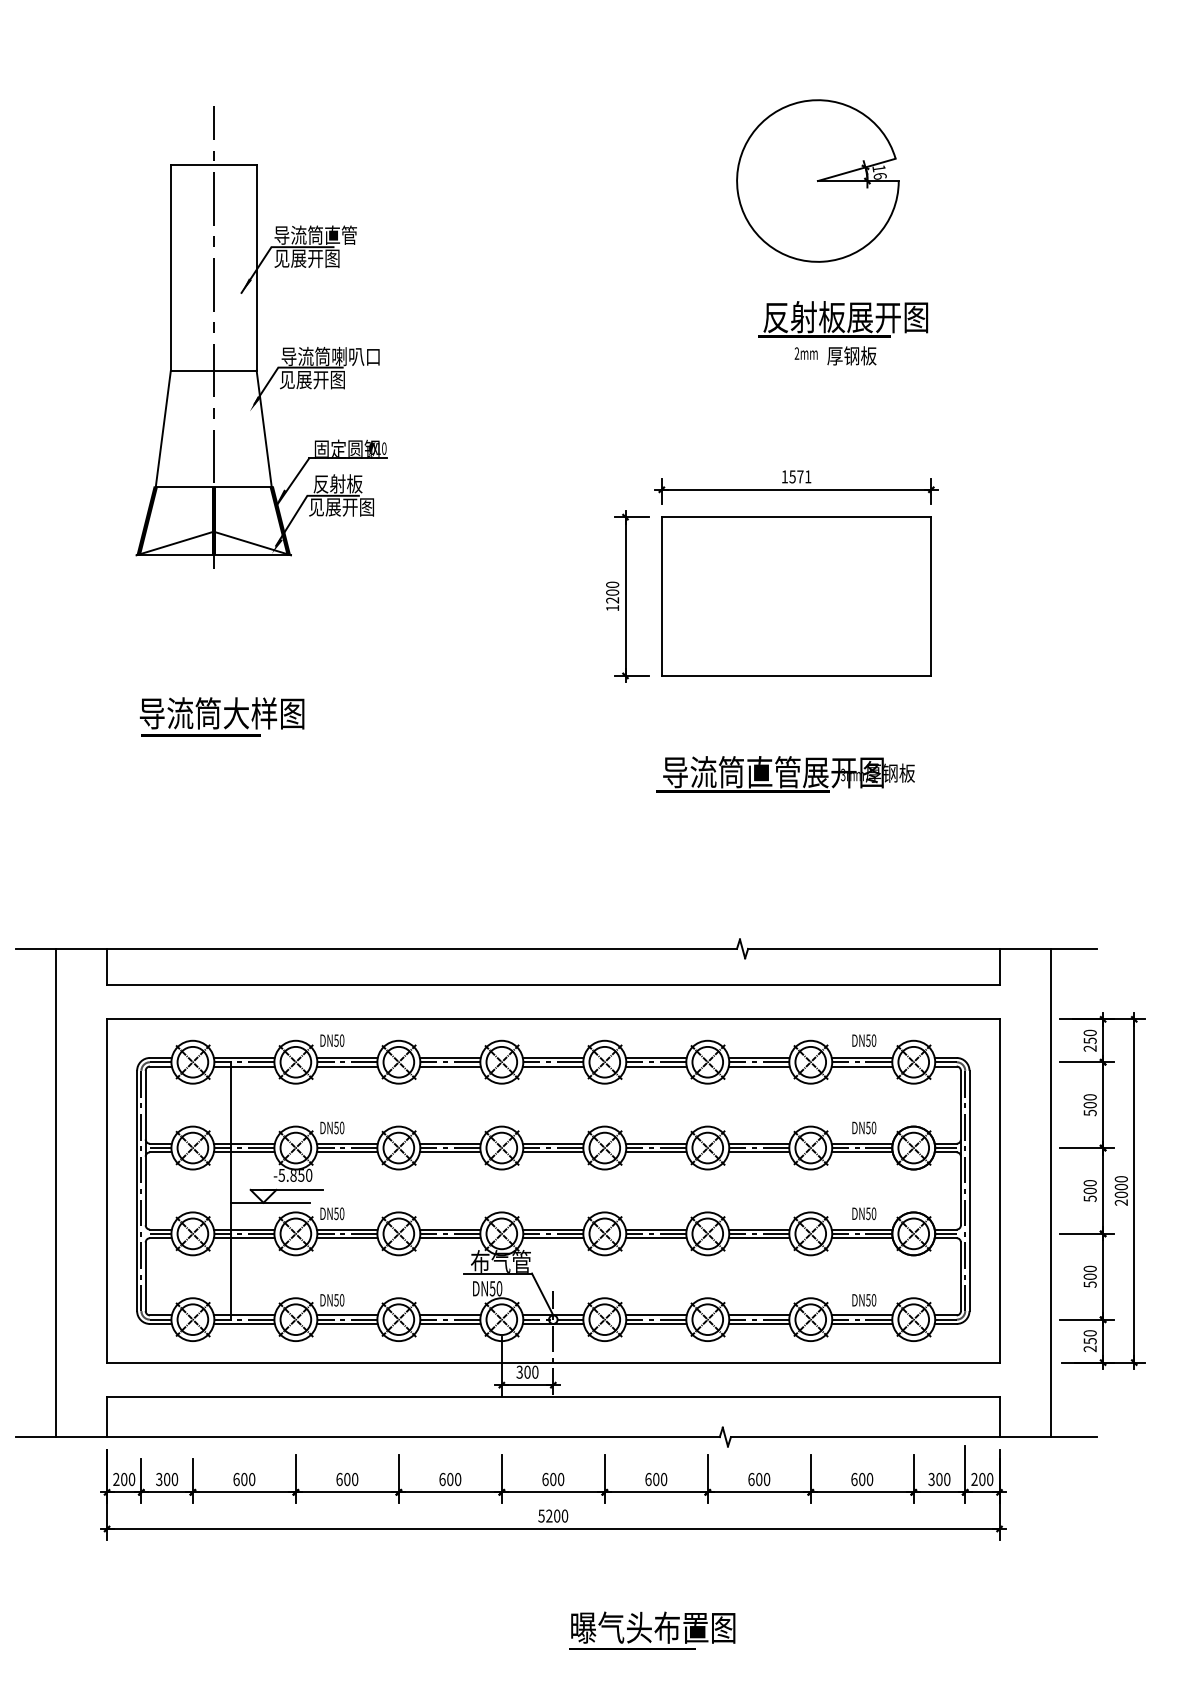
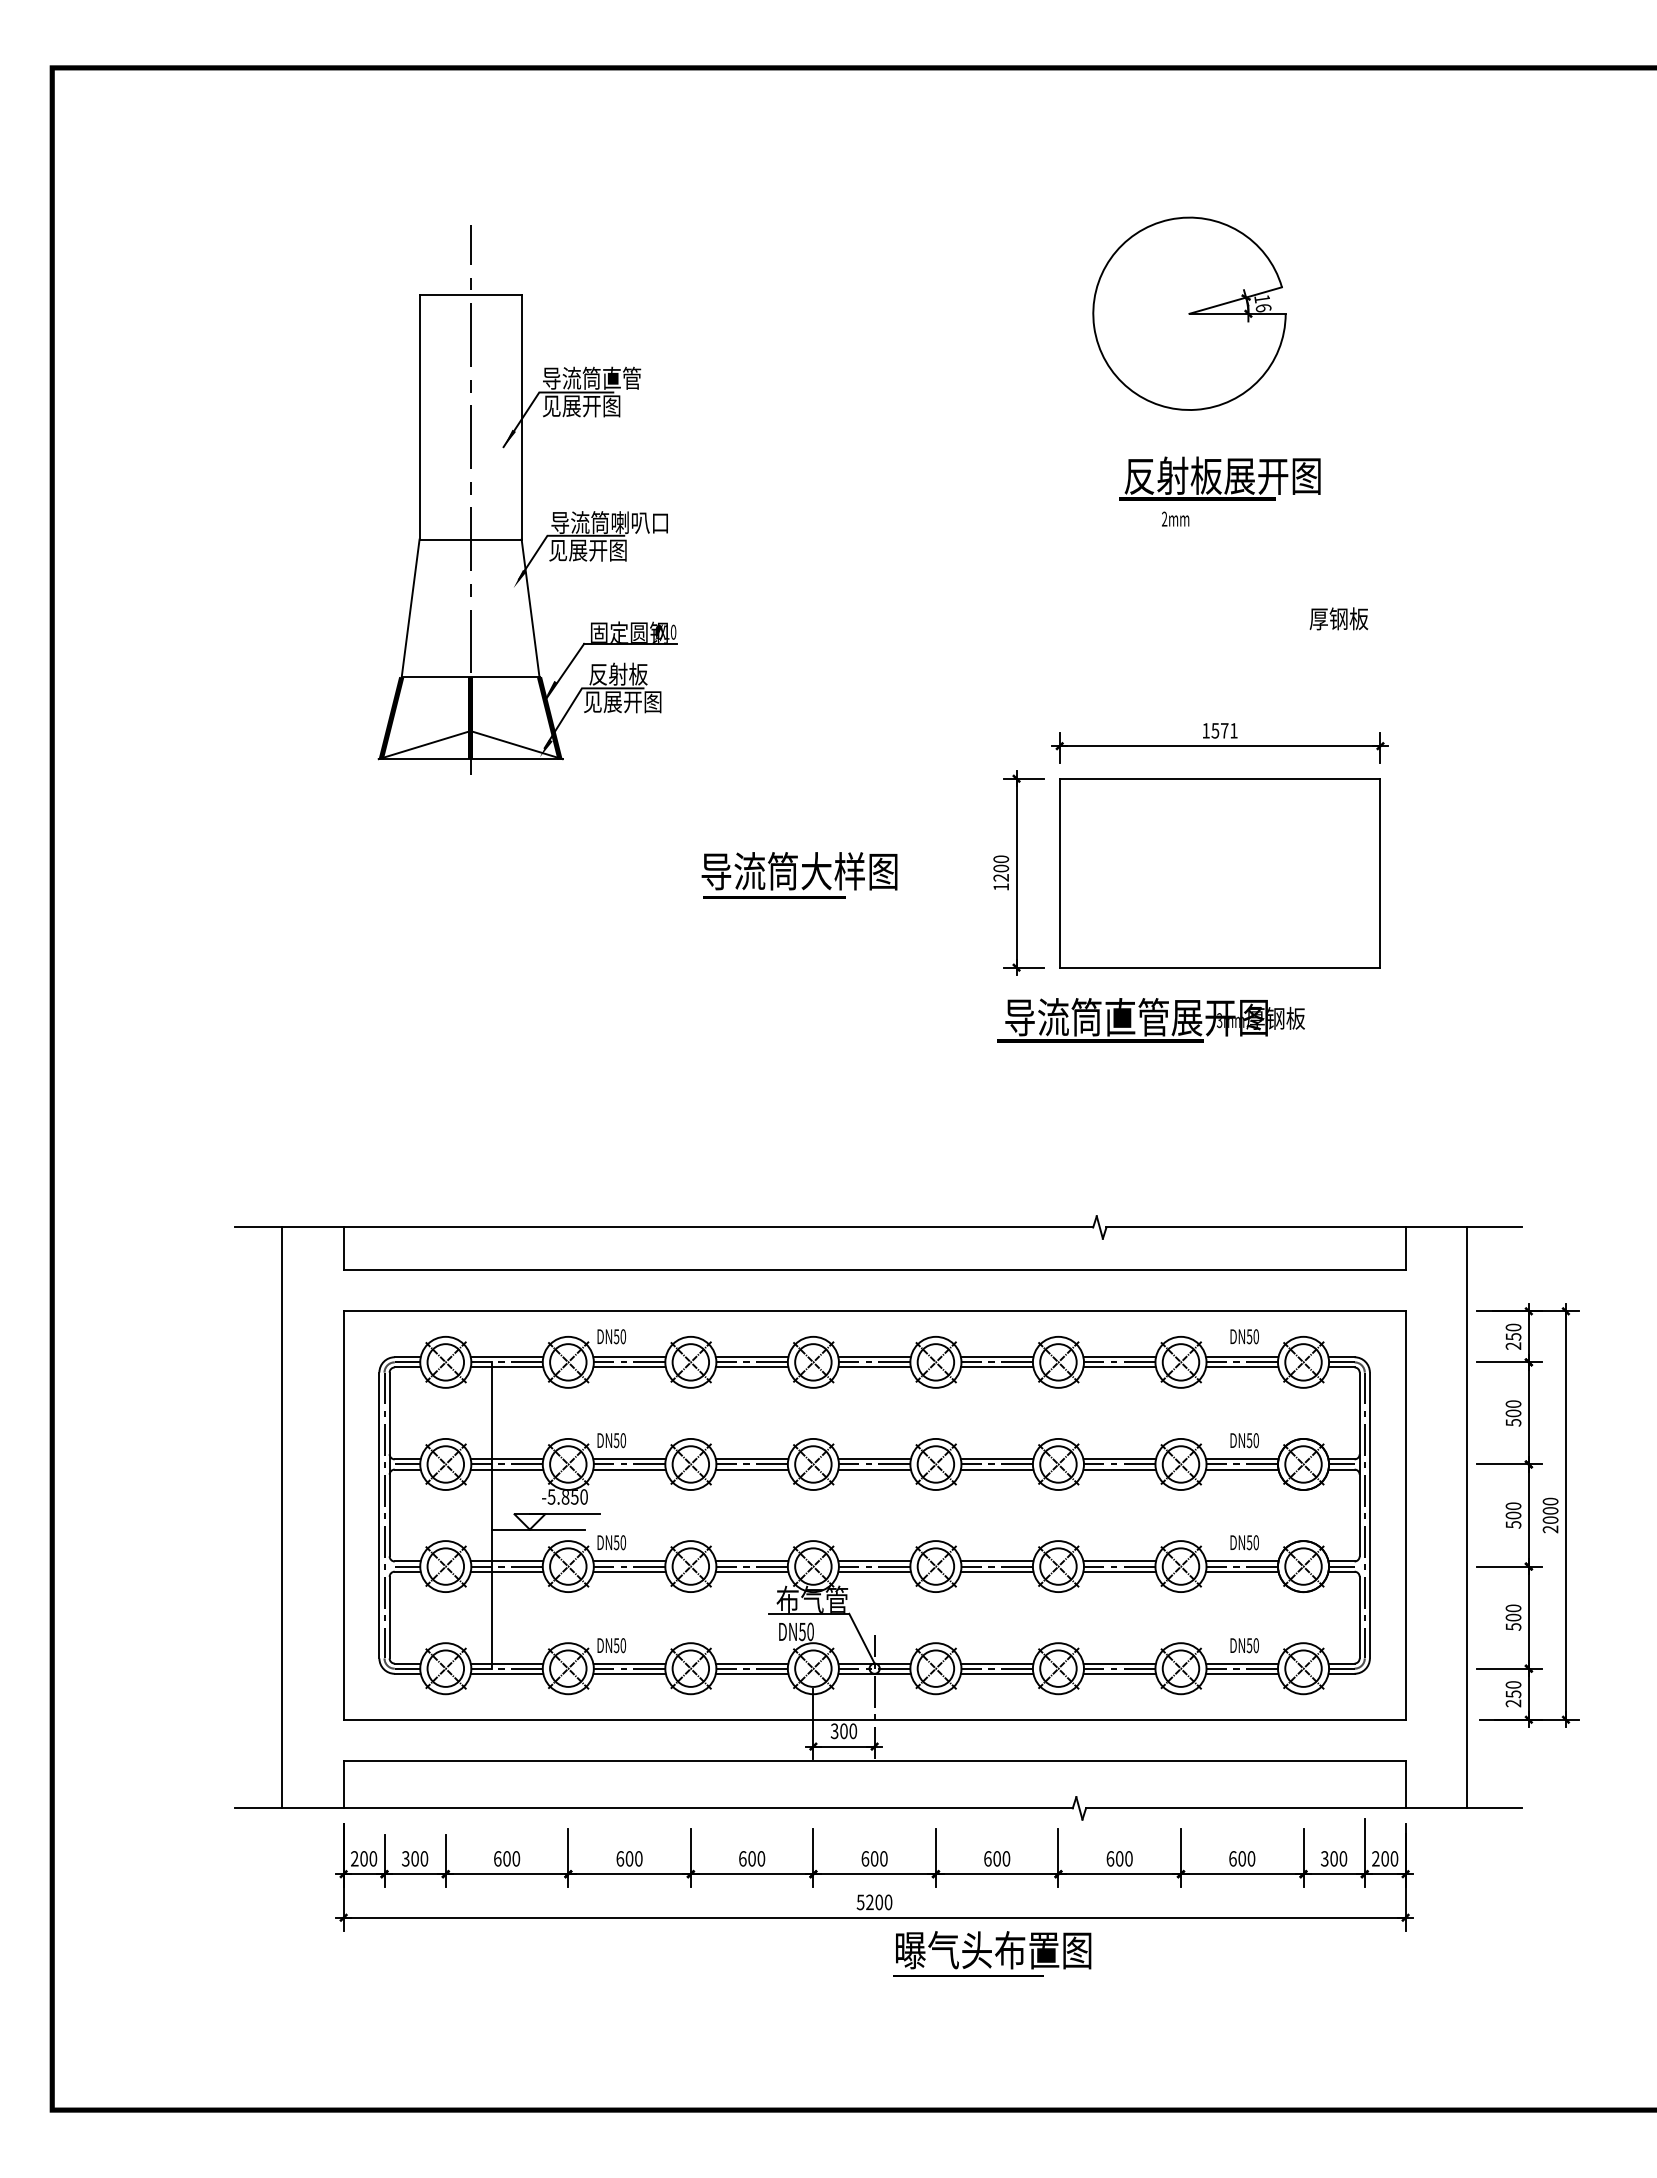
text: (851, 355) -> (1338, 618), moved
part: (771, 576) -> (1190, 849), moved
text: (222, 716) -> (799, 875), moved
text: (652, 1630) -> (992, 1953), moved

